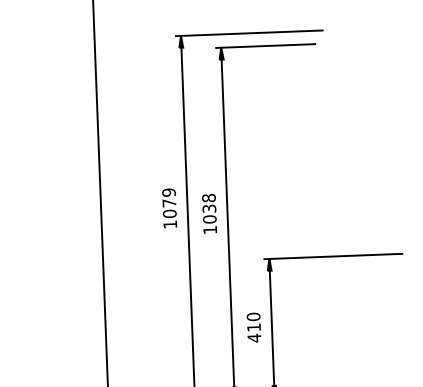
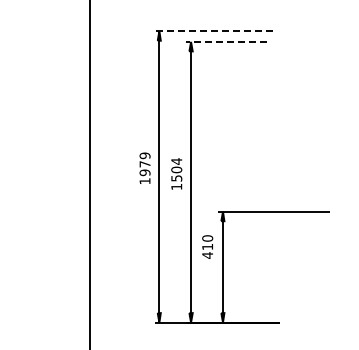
line: (248, 33) -> (213, 31), solid -> dashed
line: (265, 45) -> (226, 41), solid -> dashed
text: (209, 208) -> (176, 169), 1038 -> 1504
text: (170, 213) -> (145, 172), 1079 -> 1979
text: (253, 326) -> (207, 246), moved

